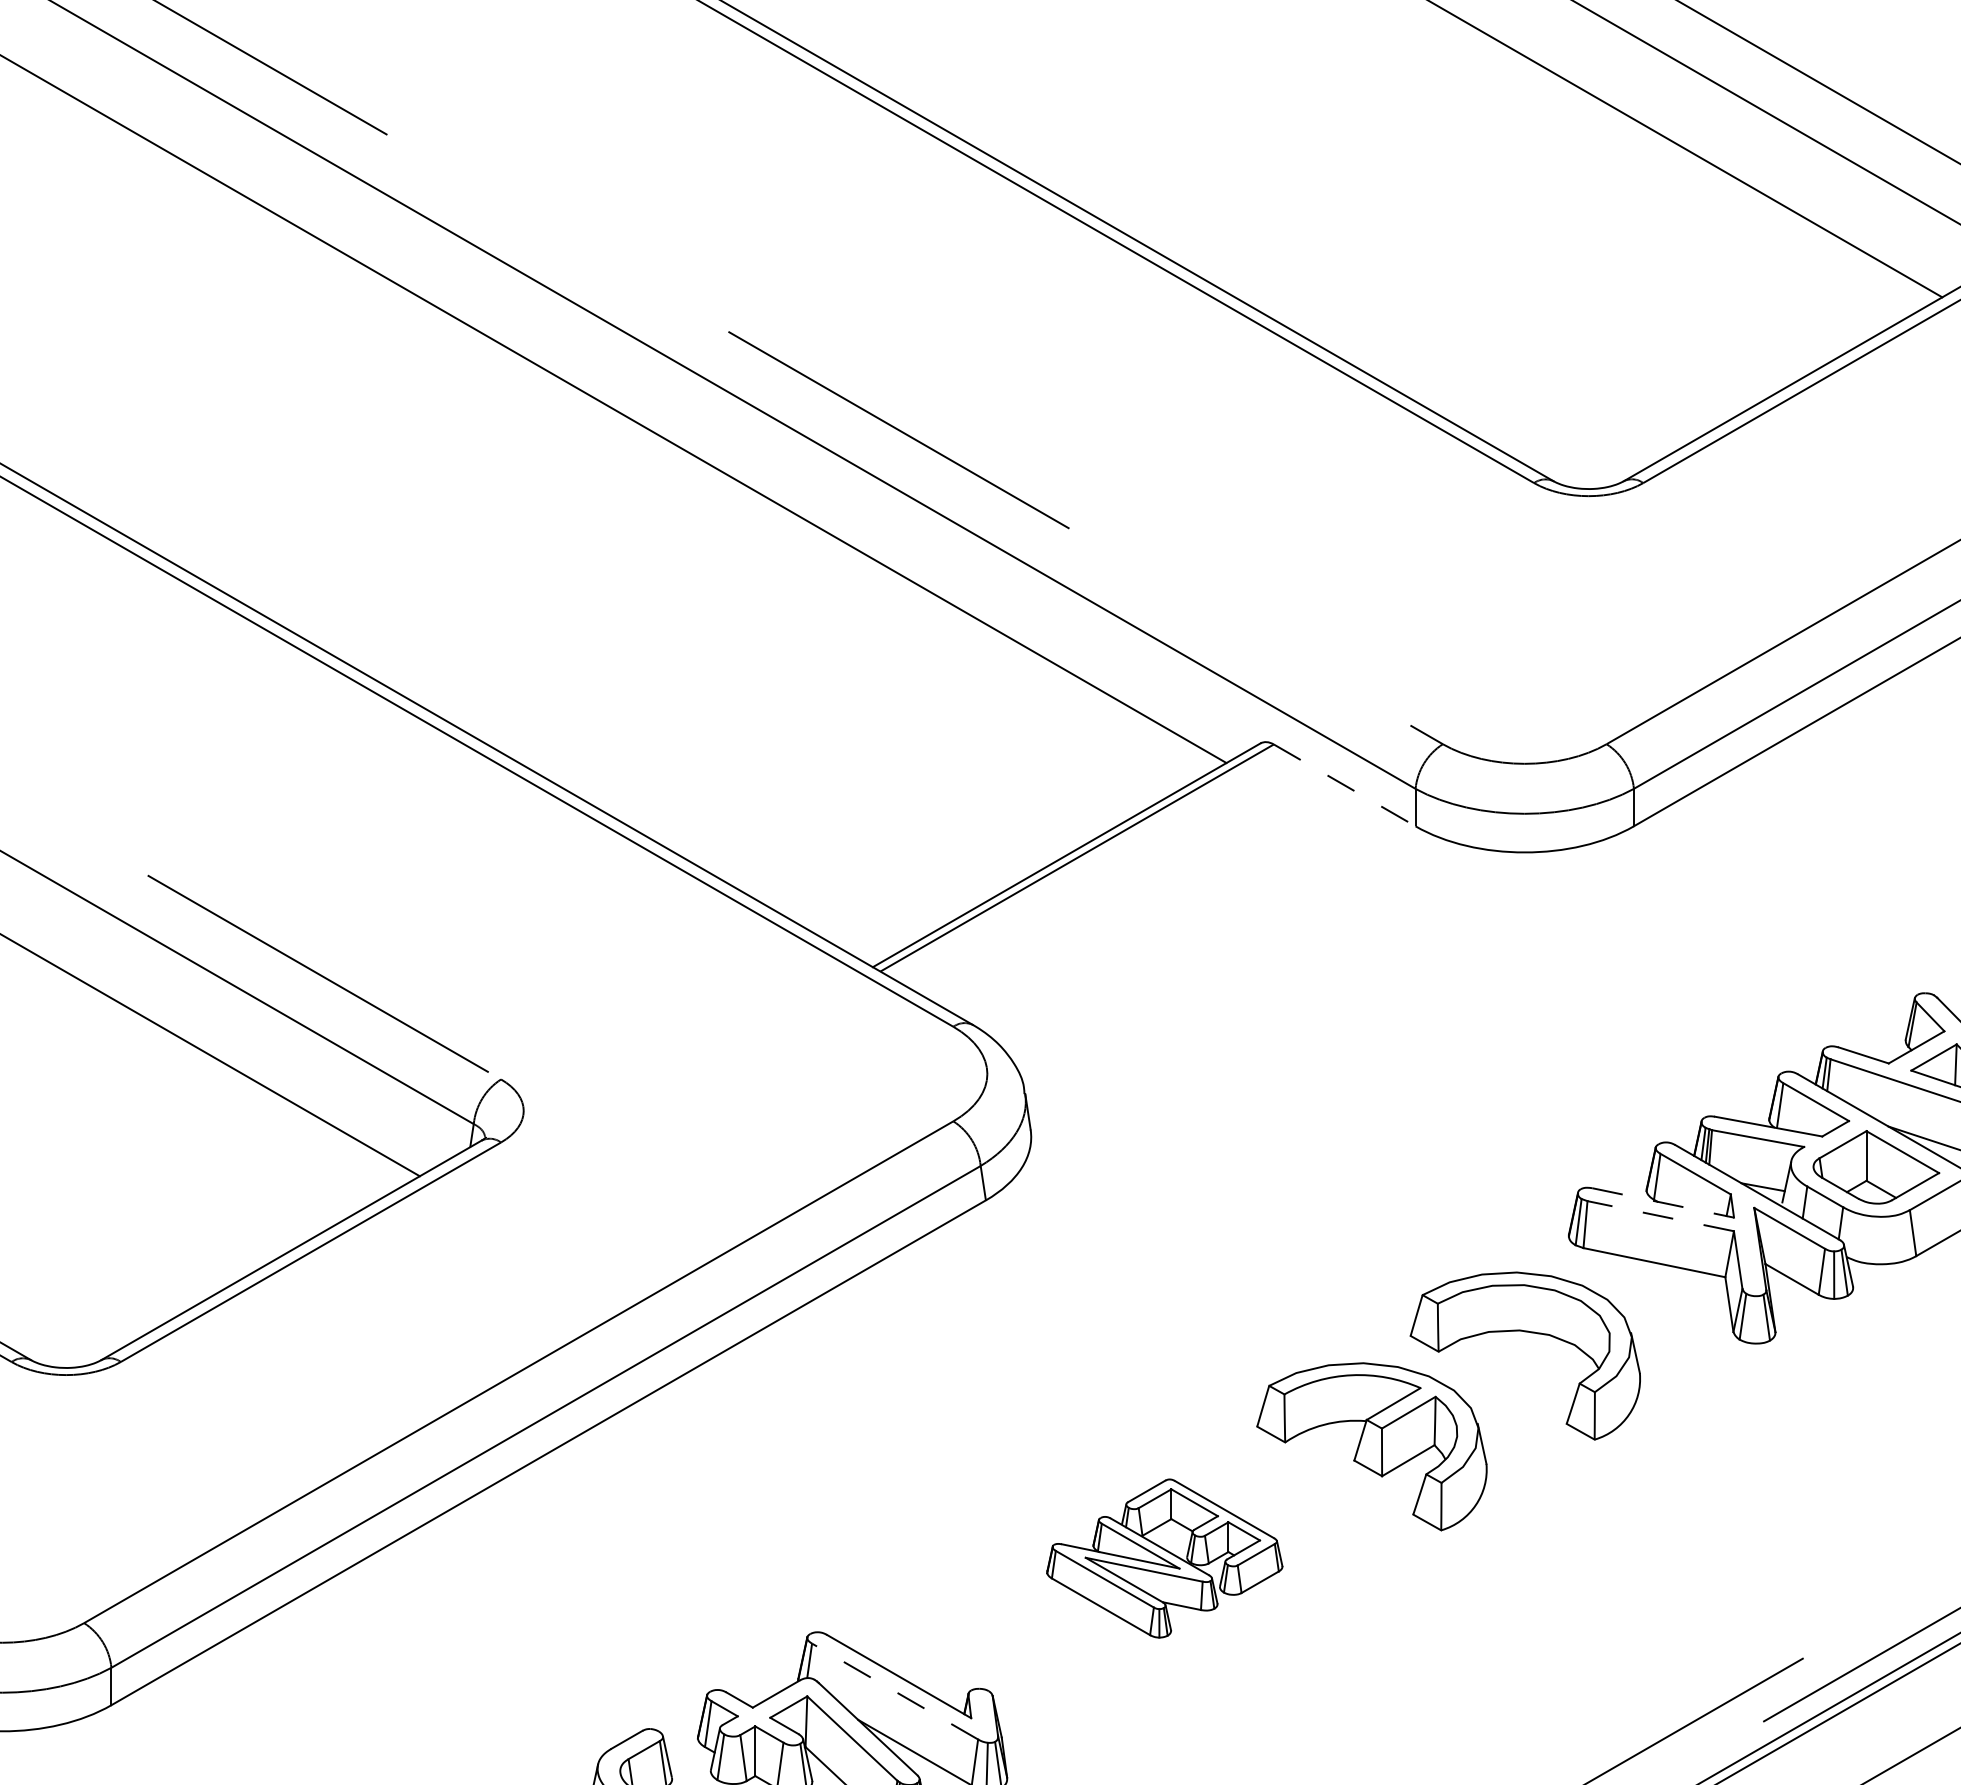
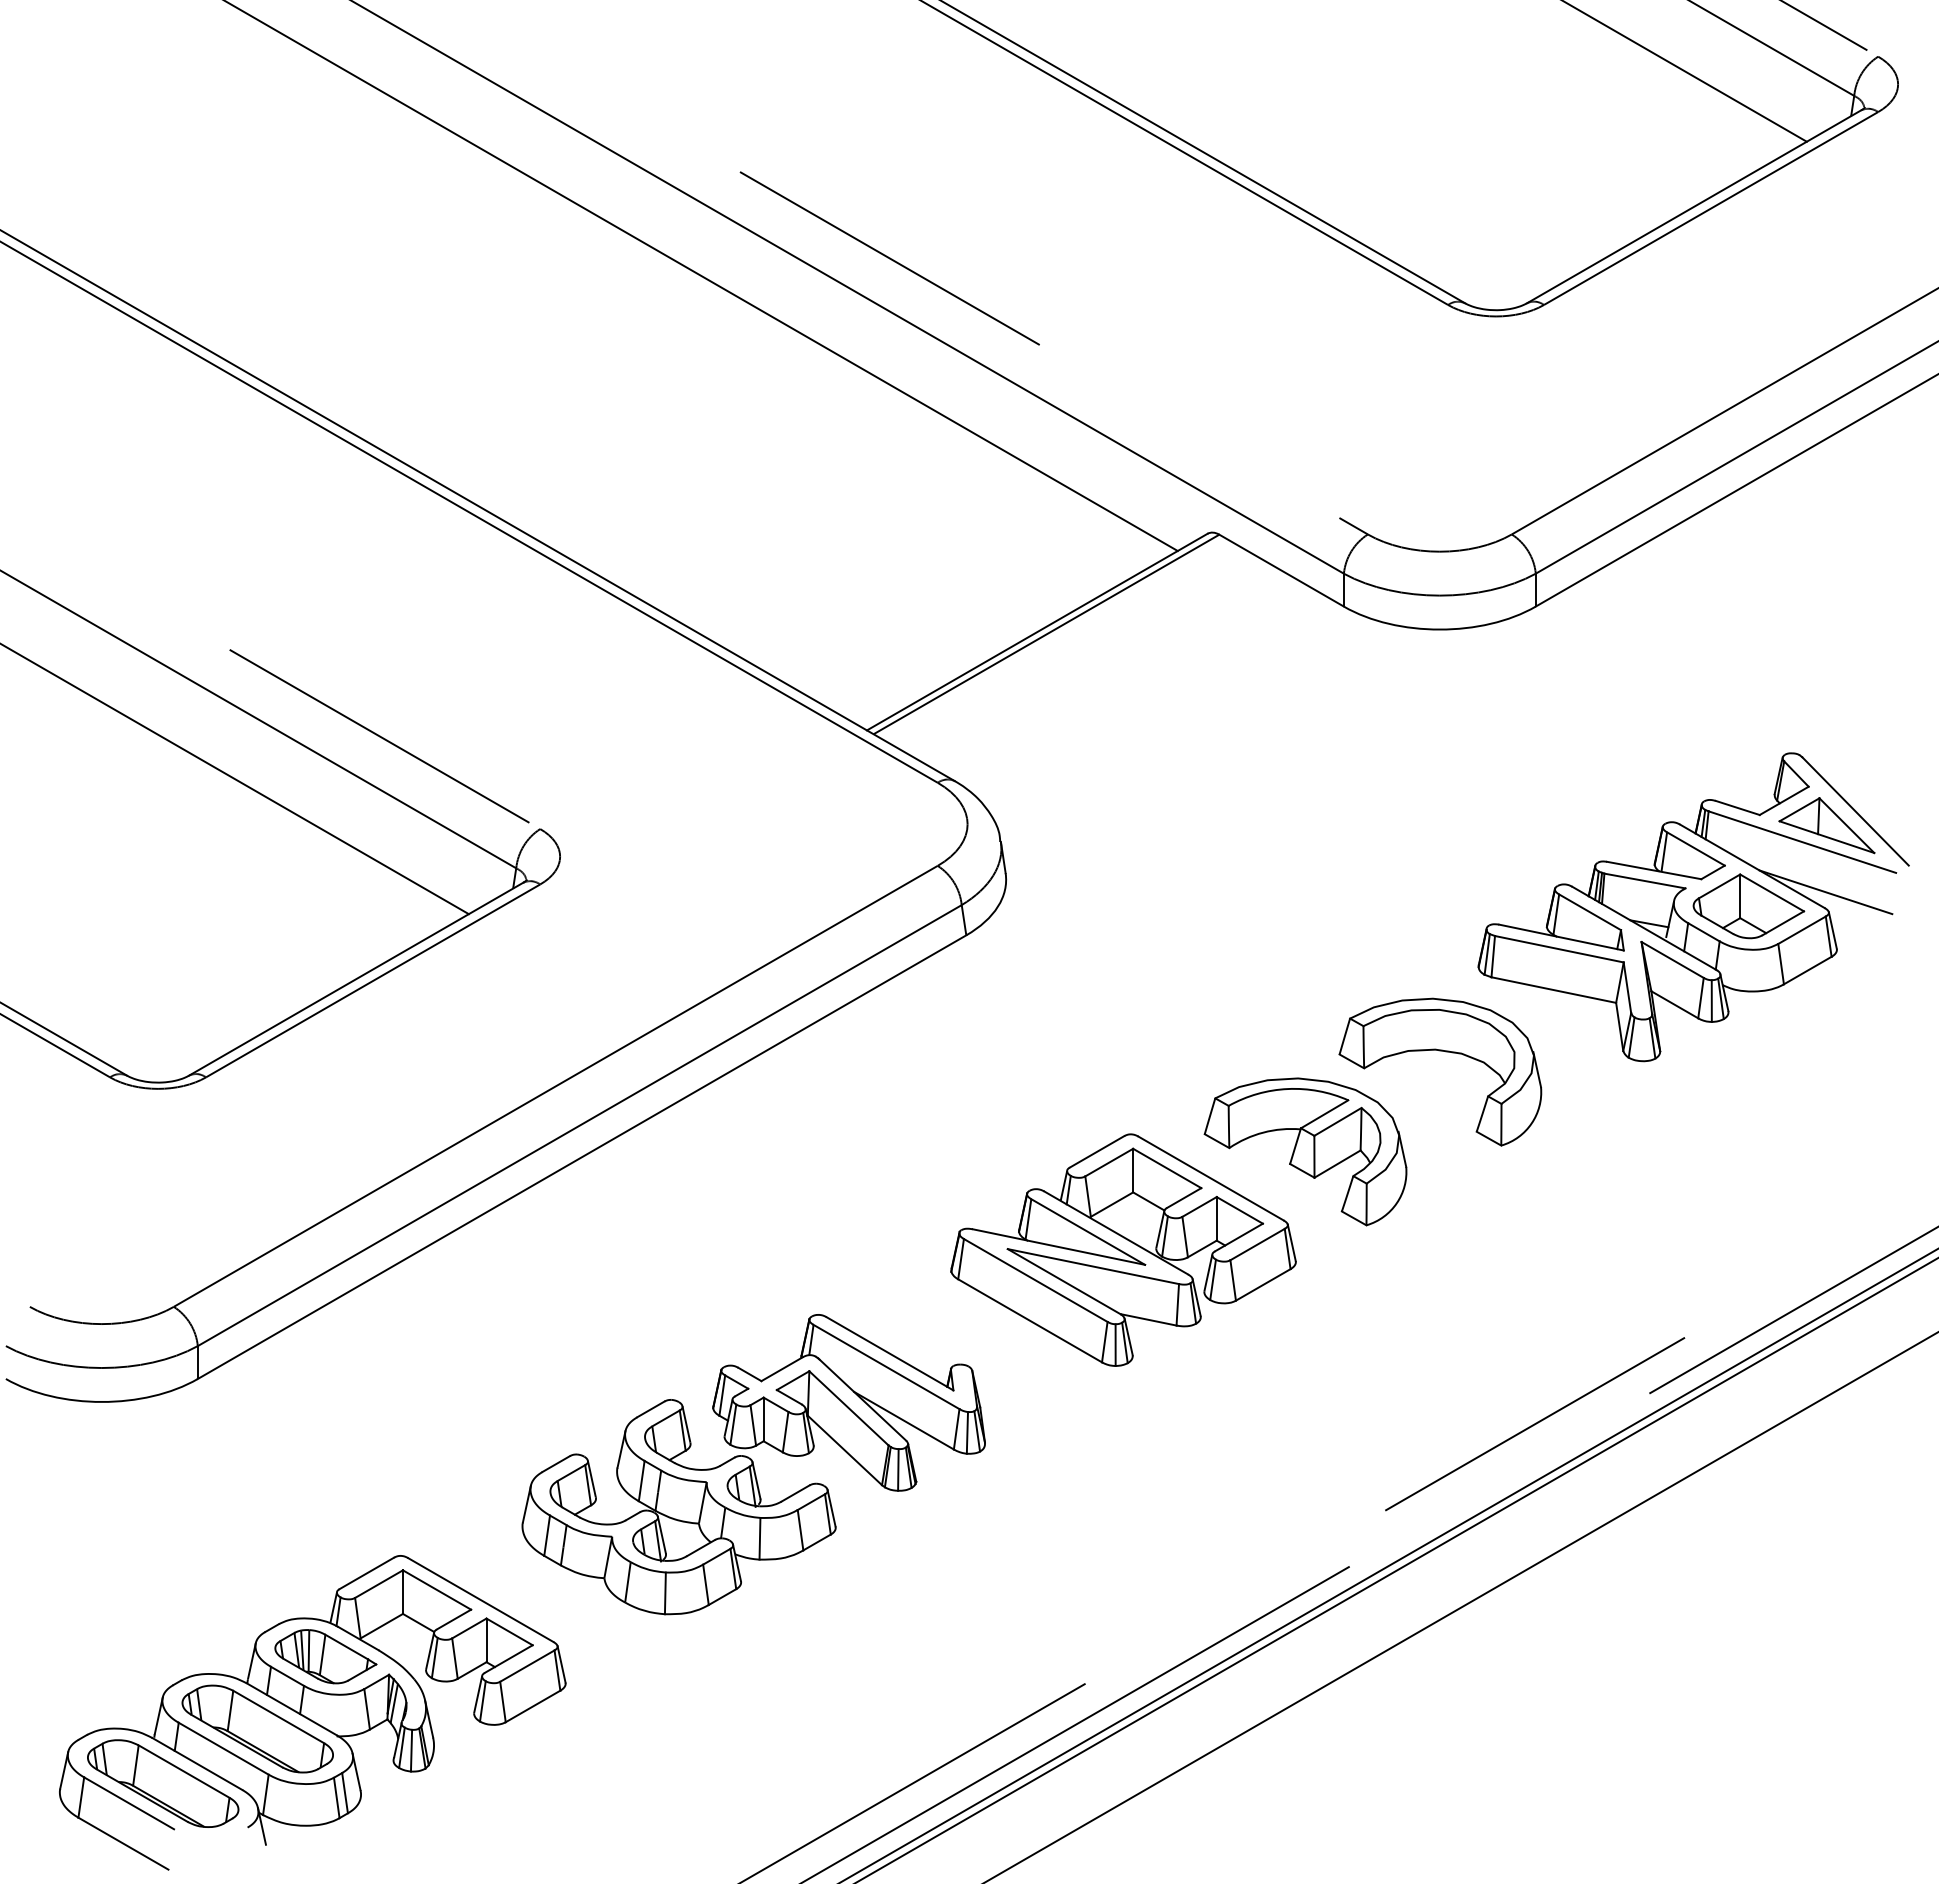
line: (1344, 785) -> (1281, 570), dashed -> solid
line: (1663, 1202) -> (1561, 937), dashed -> solid
line: (1660, 1216) -> (1559, 949), dashed -> solid
part: (1164, 1557) -> (1123, 1249), size x1.67
line: (895, 1690) -> (886, 1366), dashed -> solid

